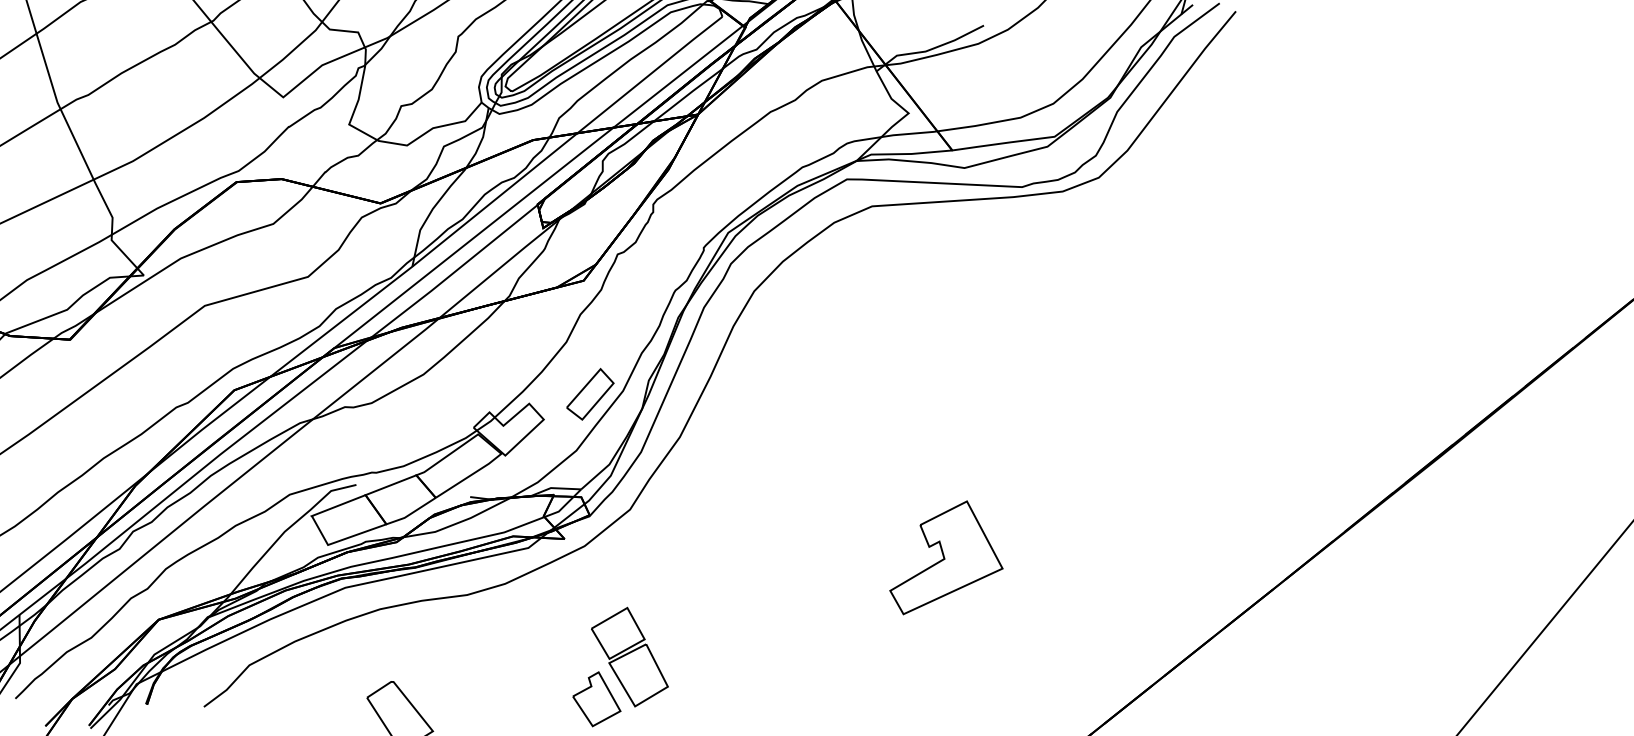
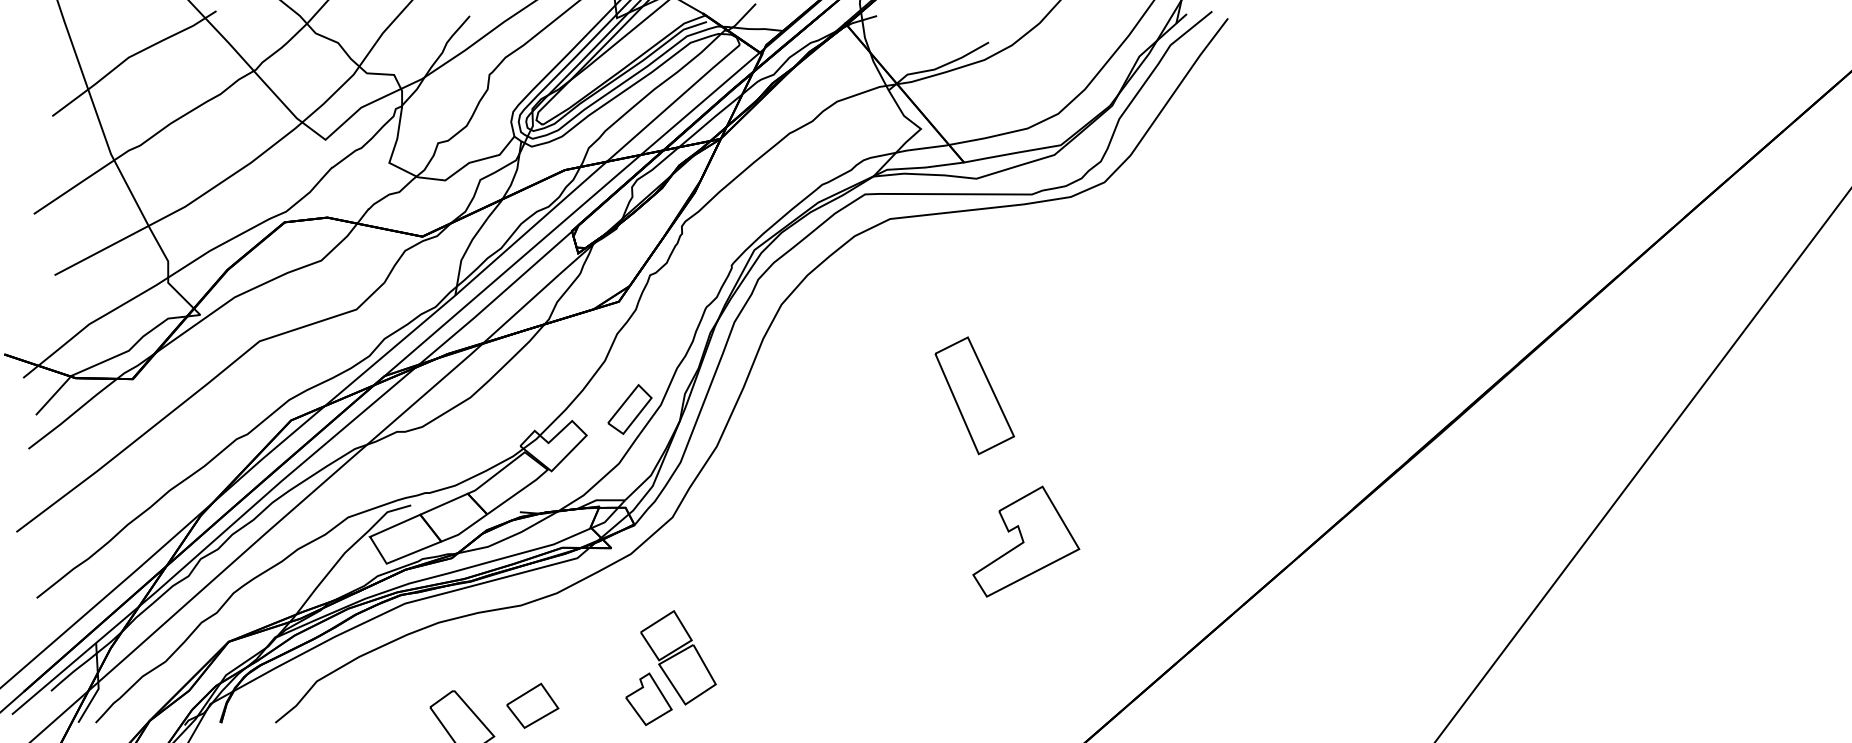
part: (952, 395) -> (974, 395), added
part: (947, 558) -> (1026, 541), moved
part: (474, 700) -> (532, 705), added

